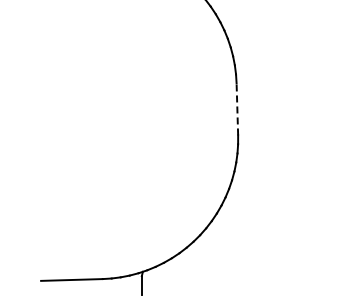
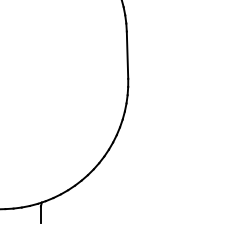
line: (237, 108) -> (127, 54), dashed -> solid

